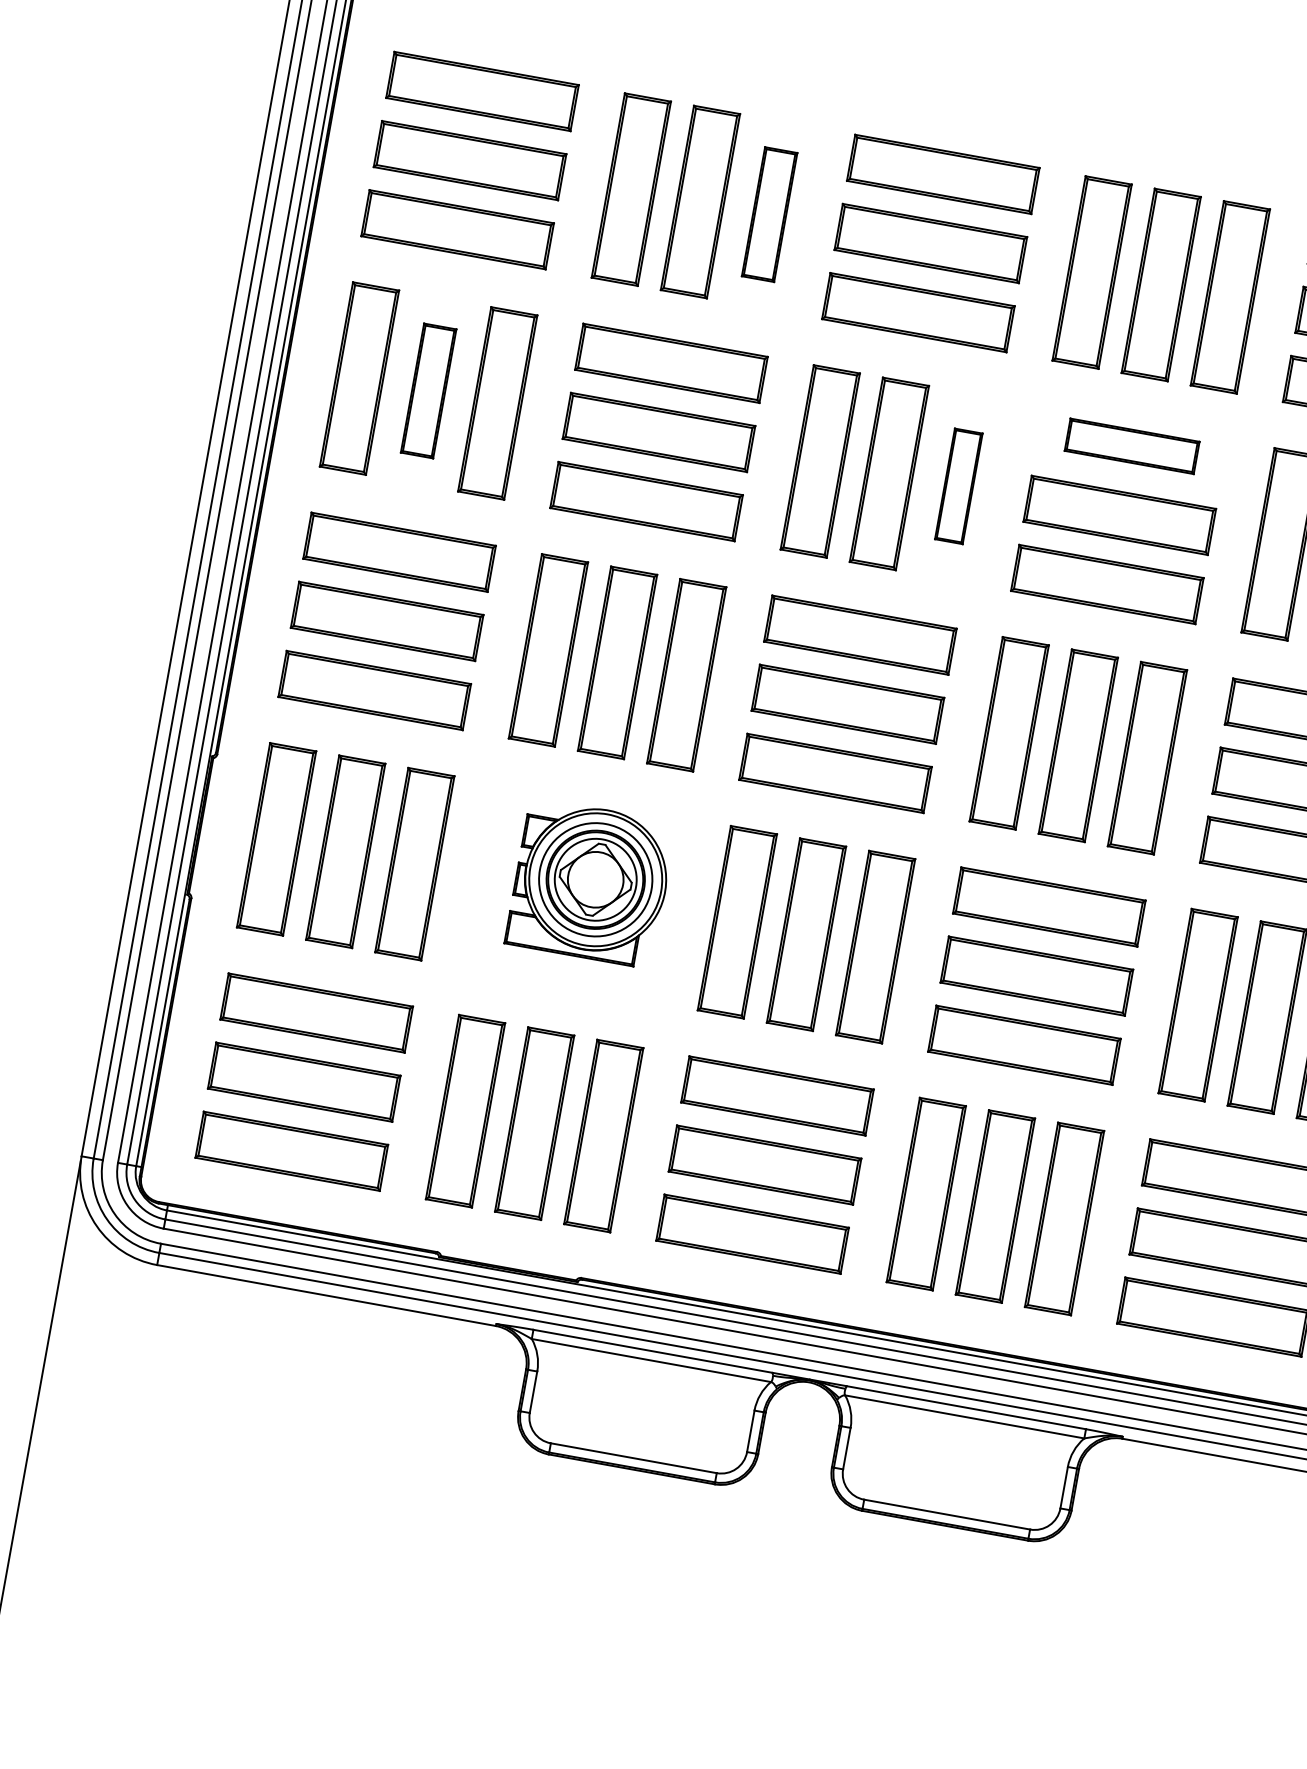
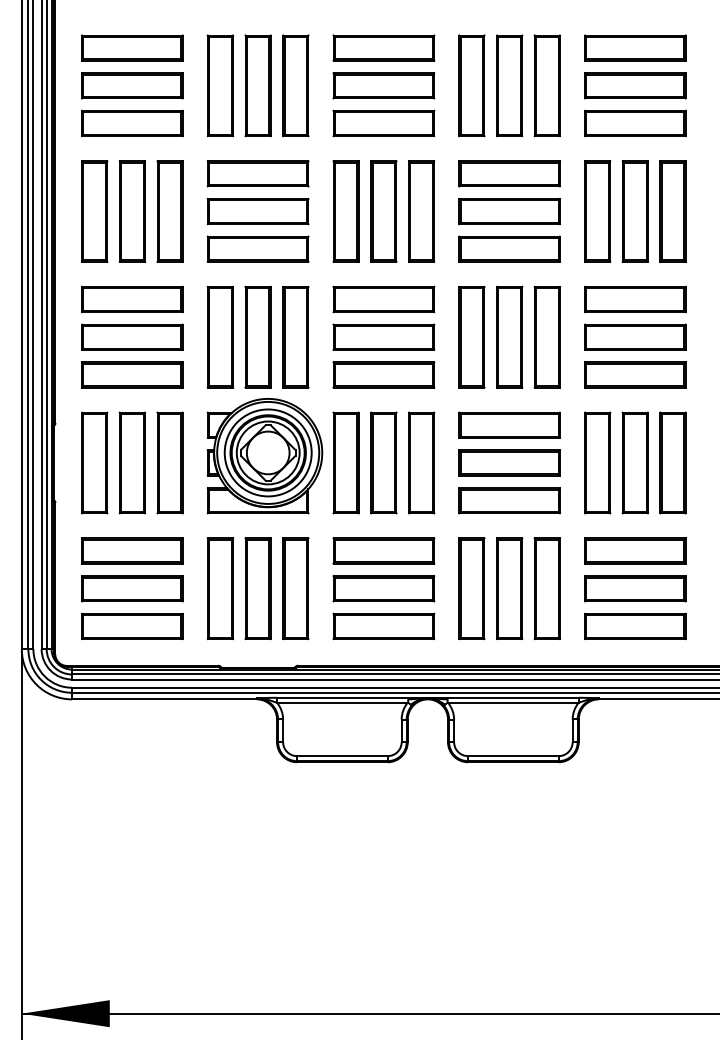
part: (769, 213) -> (295, 85), size x1.43
part: (428, 390) -> (132, 211), size x1.43
part: (1132, 445) -> (509, 173), size x1.43
part: (958, 486) -> (421, 211), size x1.67
part: (589, 883) -> (264, 456), size x1.43

